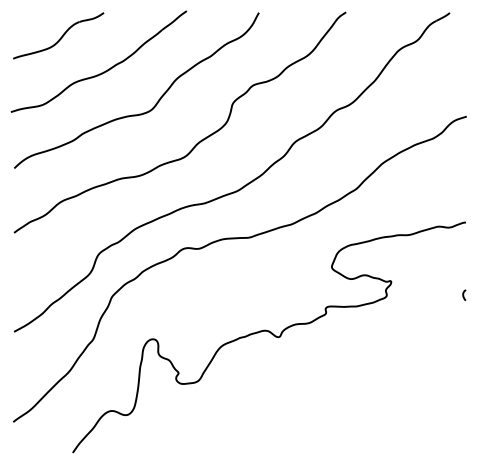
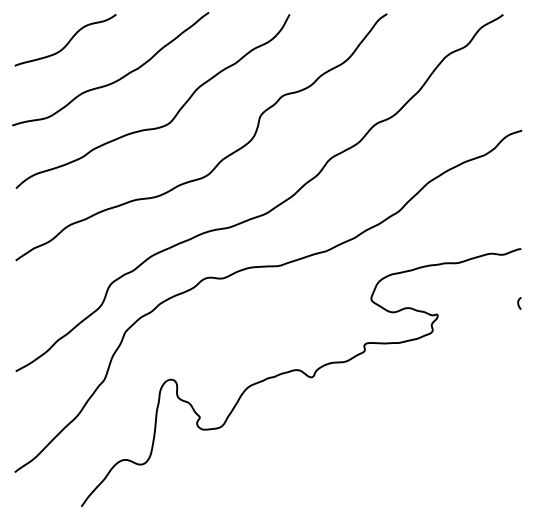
curve: (464, 295) -> (519, 303), moved

